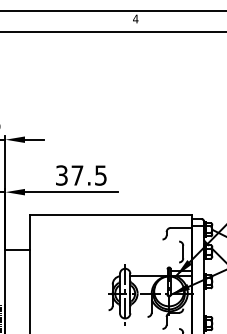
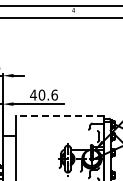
text: (80, 174) -> (43, 94), 37.5 -> 40.6
line: (109, 214) -> (59, 116), solid -> dashed

